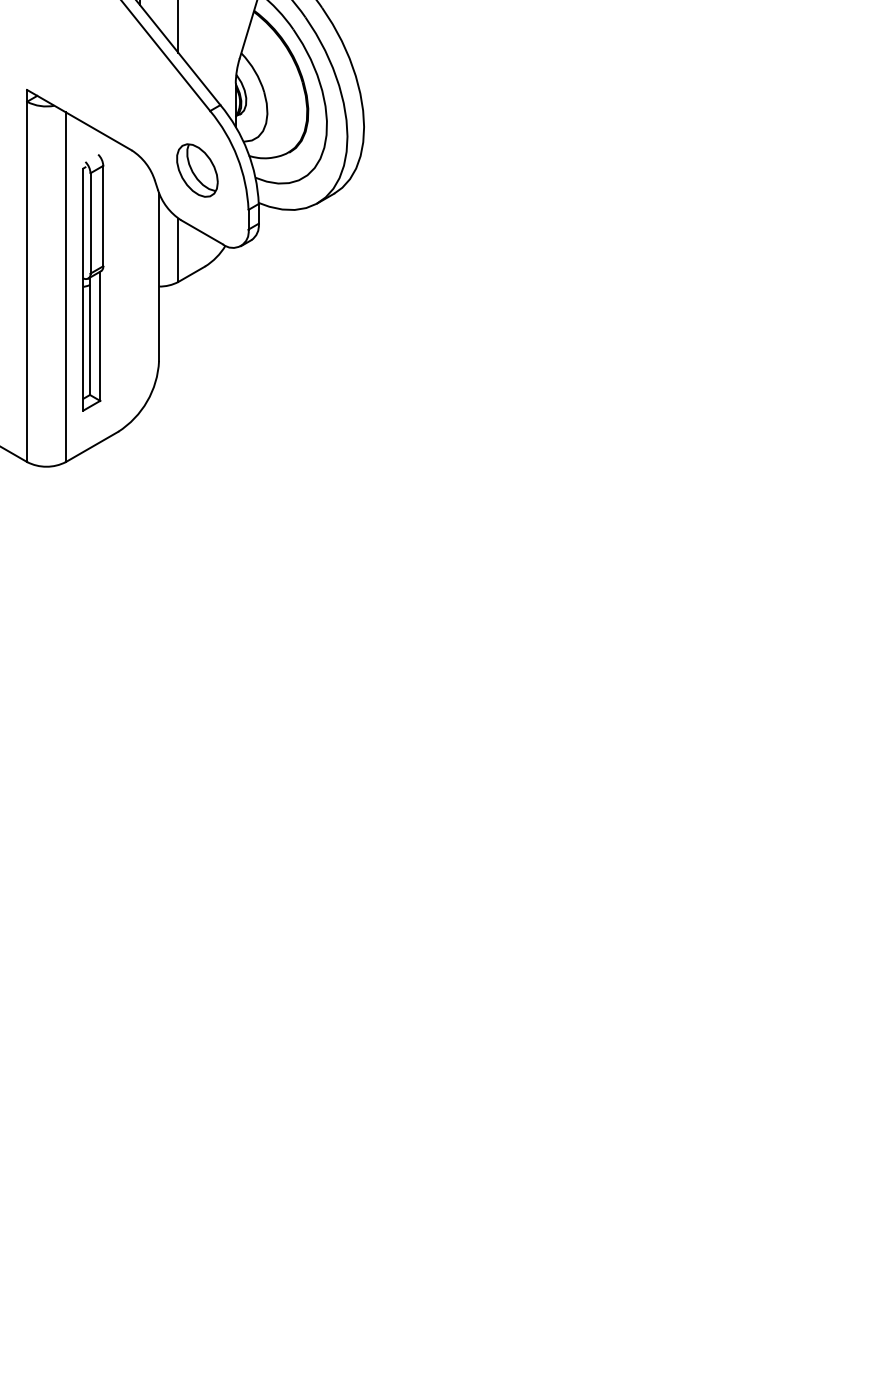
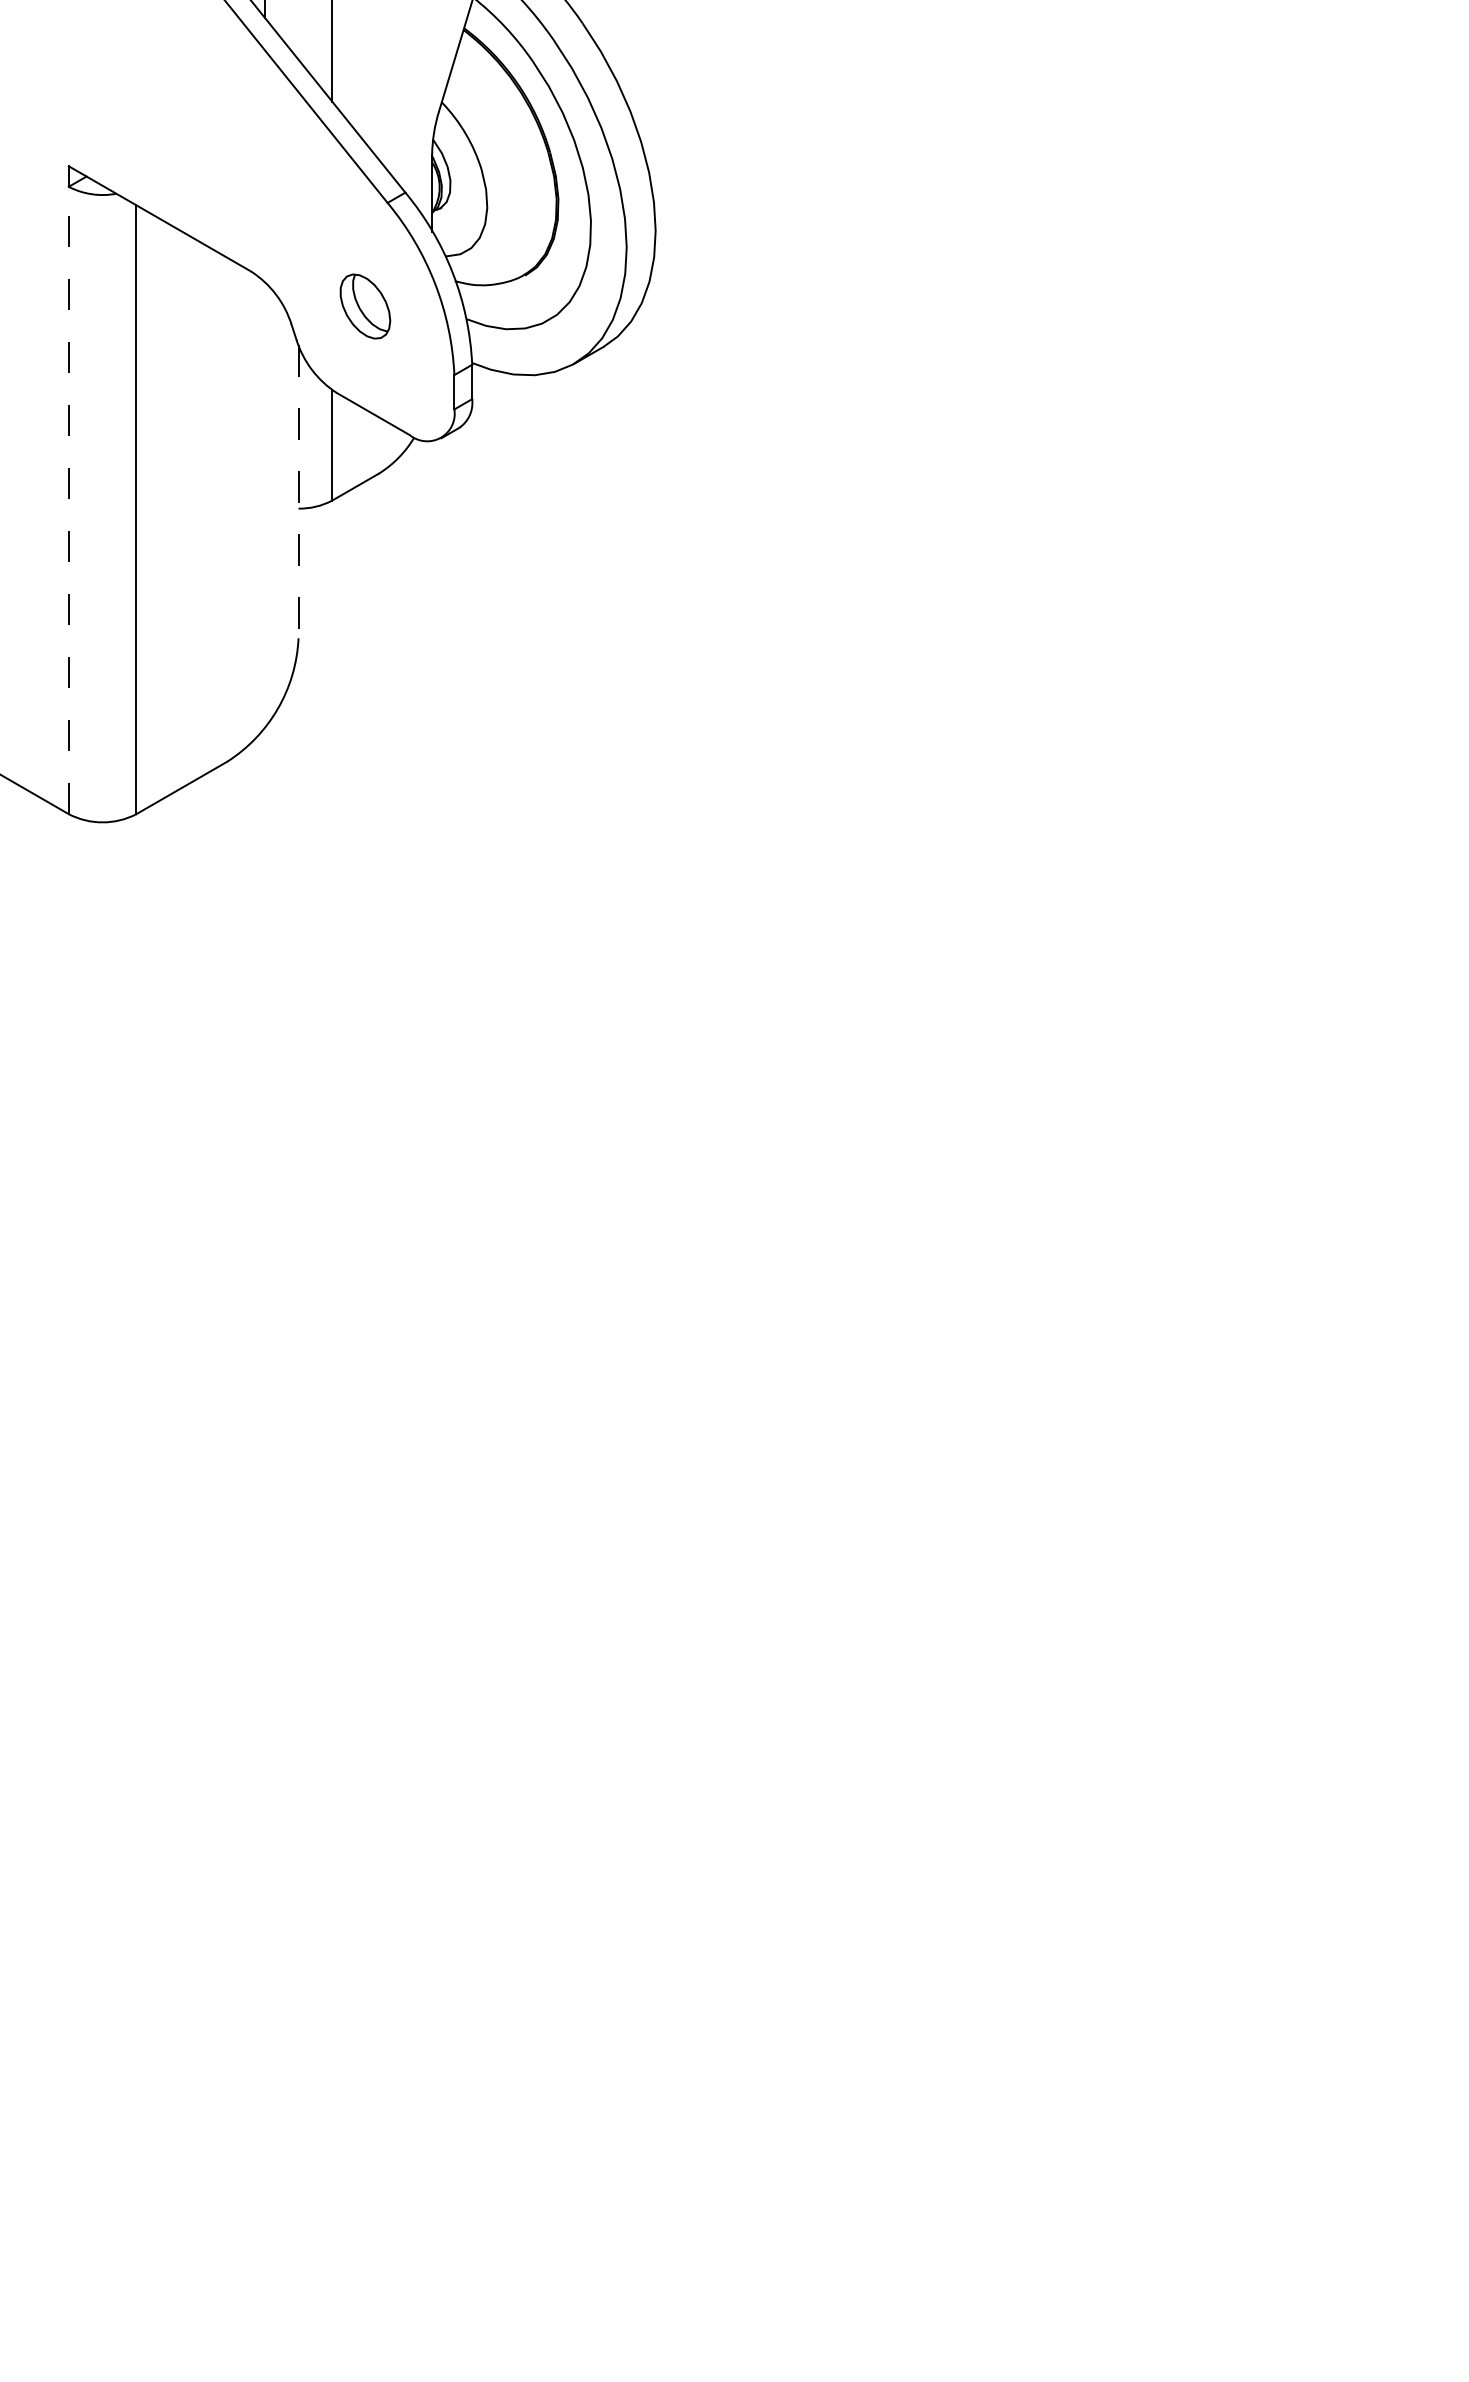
part: (197, 170) -> (365, 306), size x0.7
line: (159, 277) -> (299, 492), solid -> dashed
line: (27, 281) -> (69, 499), solid -> dashed
part: (93, 282) -> (184, 501), removed

